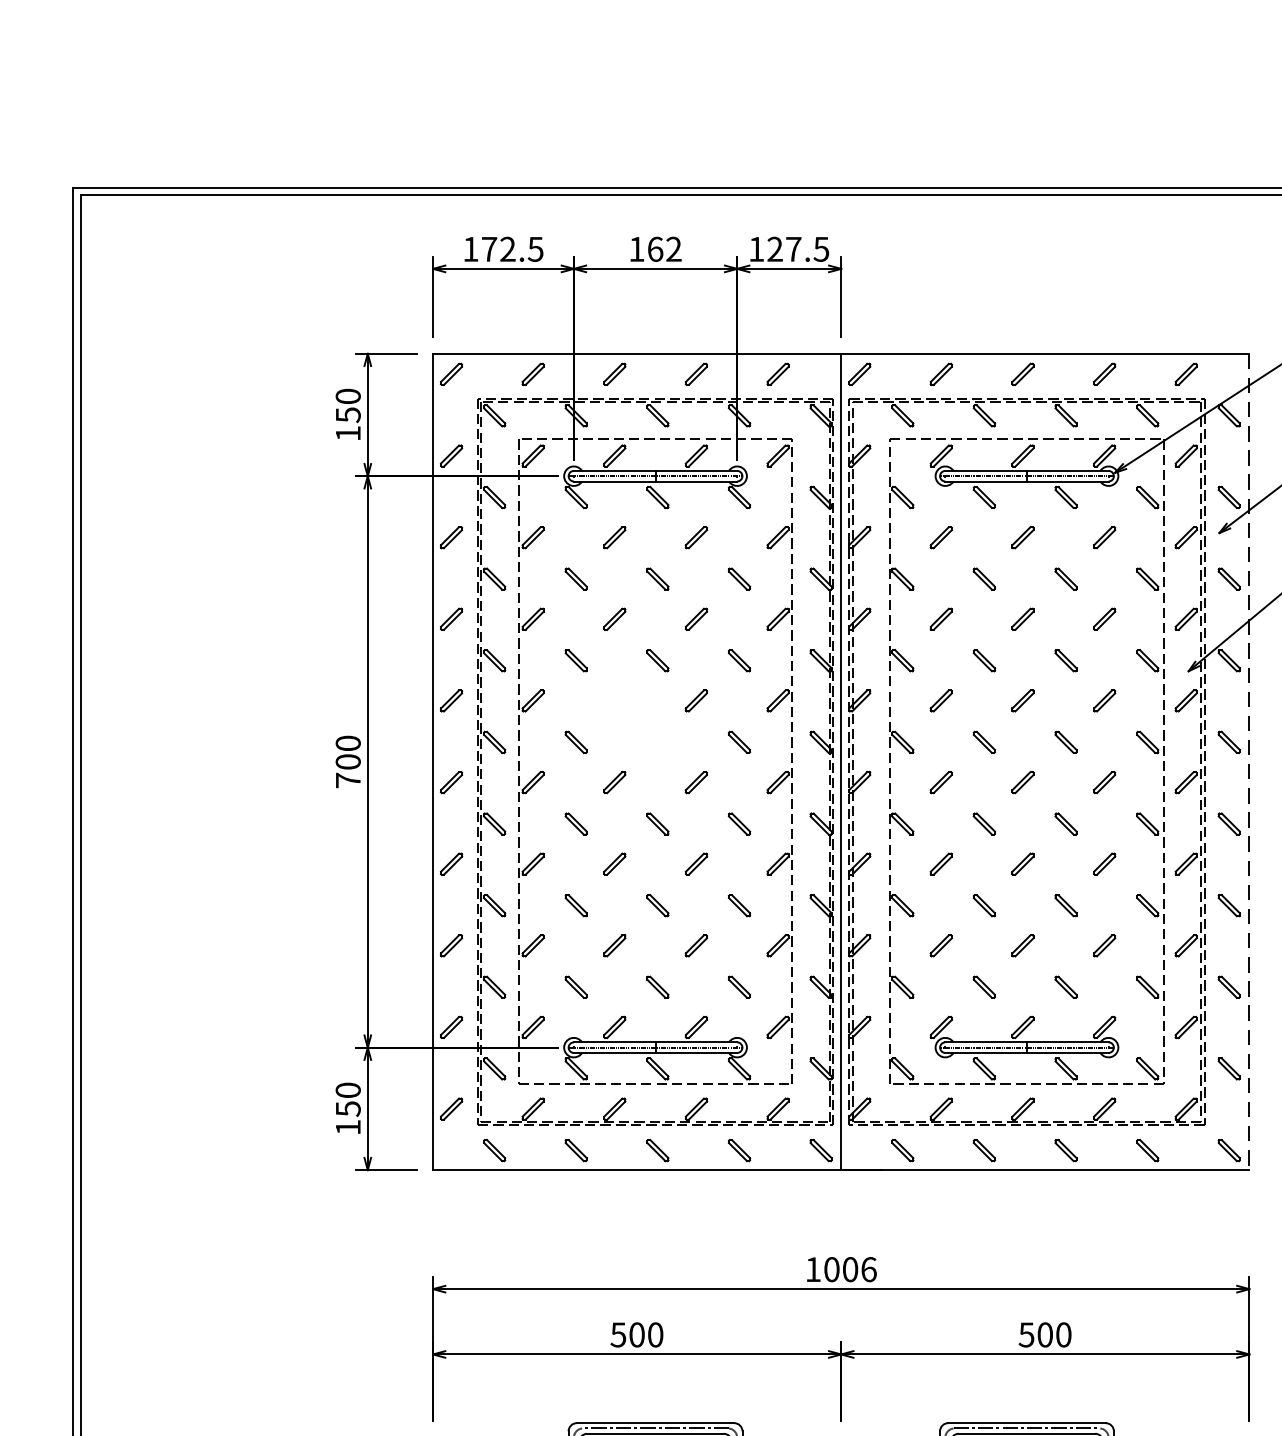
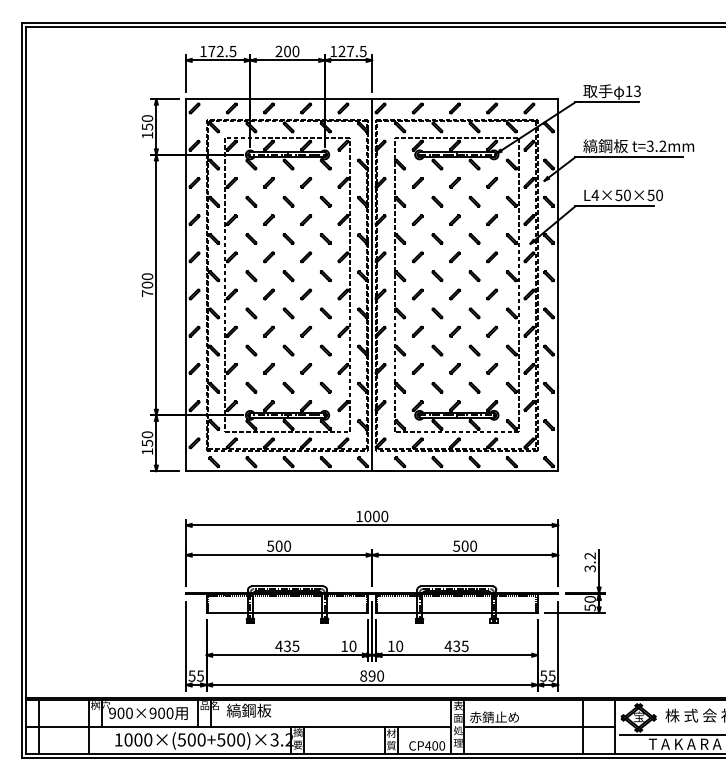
text: (655, 249) -> (287, 51), 162 -> 200
part: (646, 729) -> (283, 270), added
line: (1250, 762) -> (558, 285), dashed -> solid
text: (868, 1267) -> (384, 515), 1006 -> 1000

